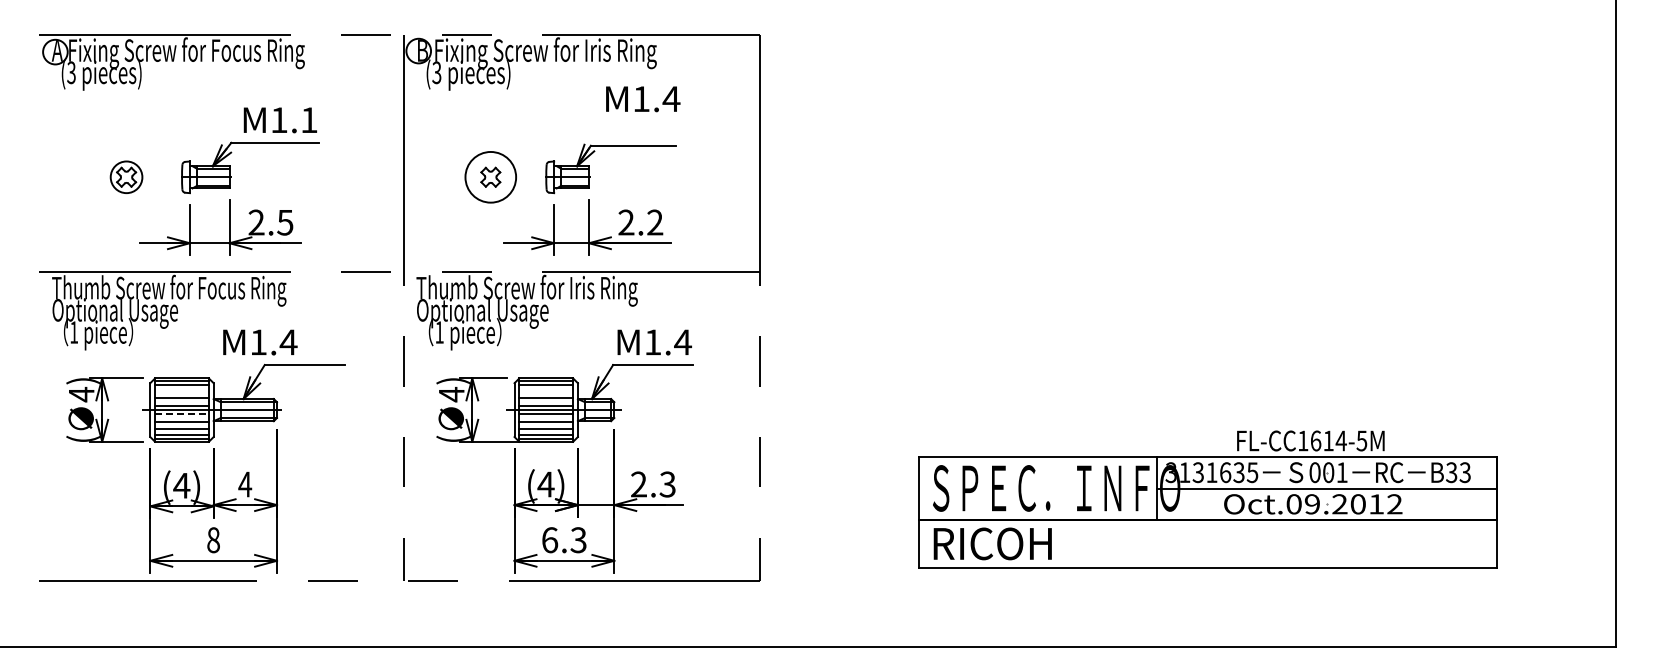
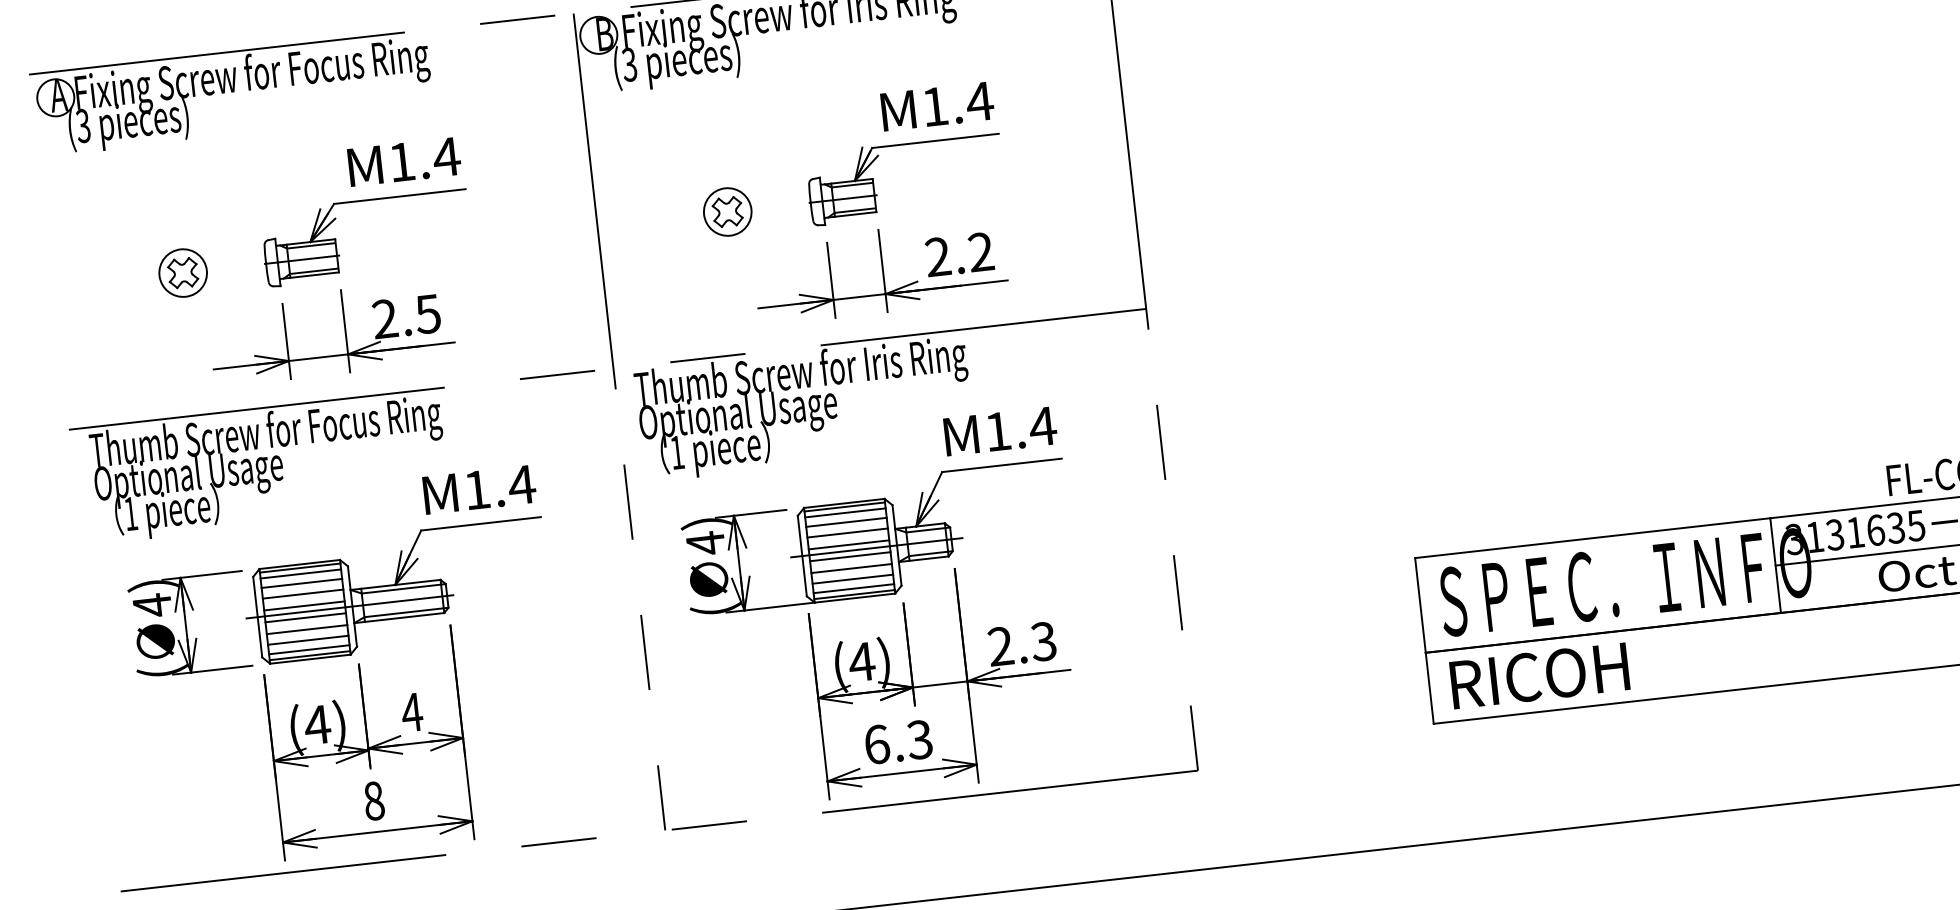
text: (643, 99) -> (938, 106), moved
text: (309, 119) -> (446, 155), M1.1 -> M1.4
circle: (490, 177) -> (727, 212), size x0.62
text: (260, 342) -> (479, 489), moved
line: (181, 391) -> (301, 584), added
line: (546, 391) -> (846, 522), added
line: (182, 414) -> (306, 618), dashed -> solid

